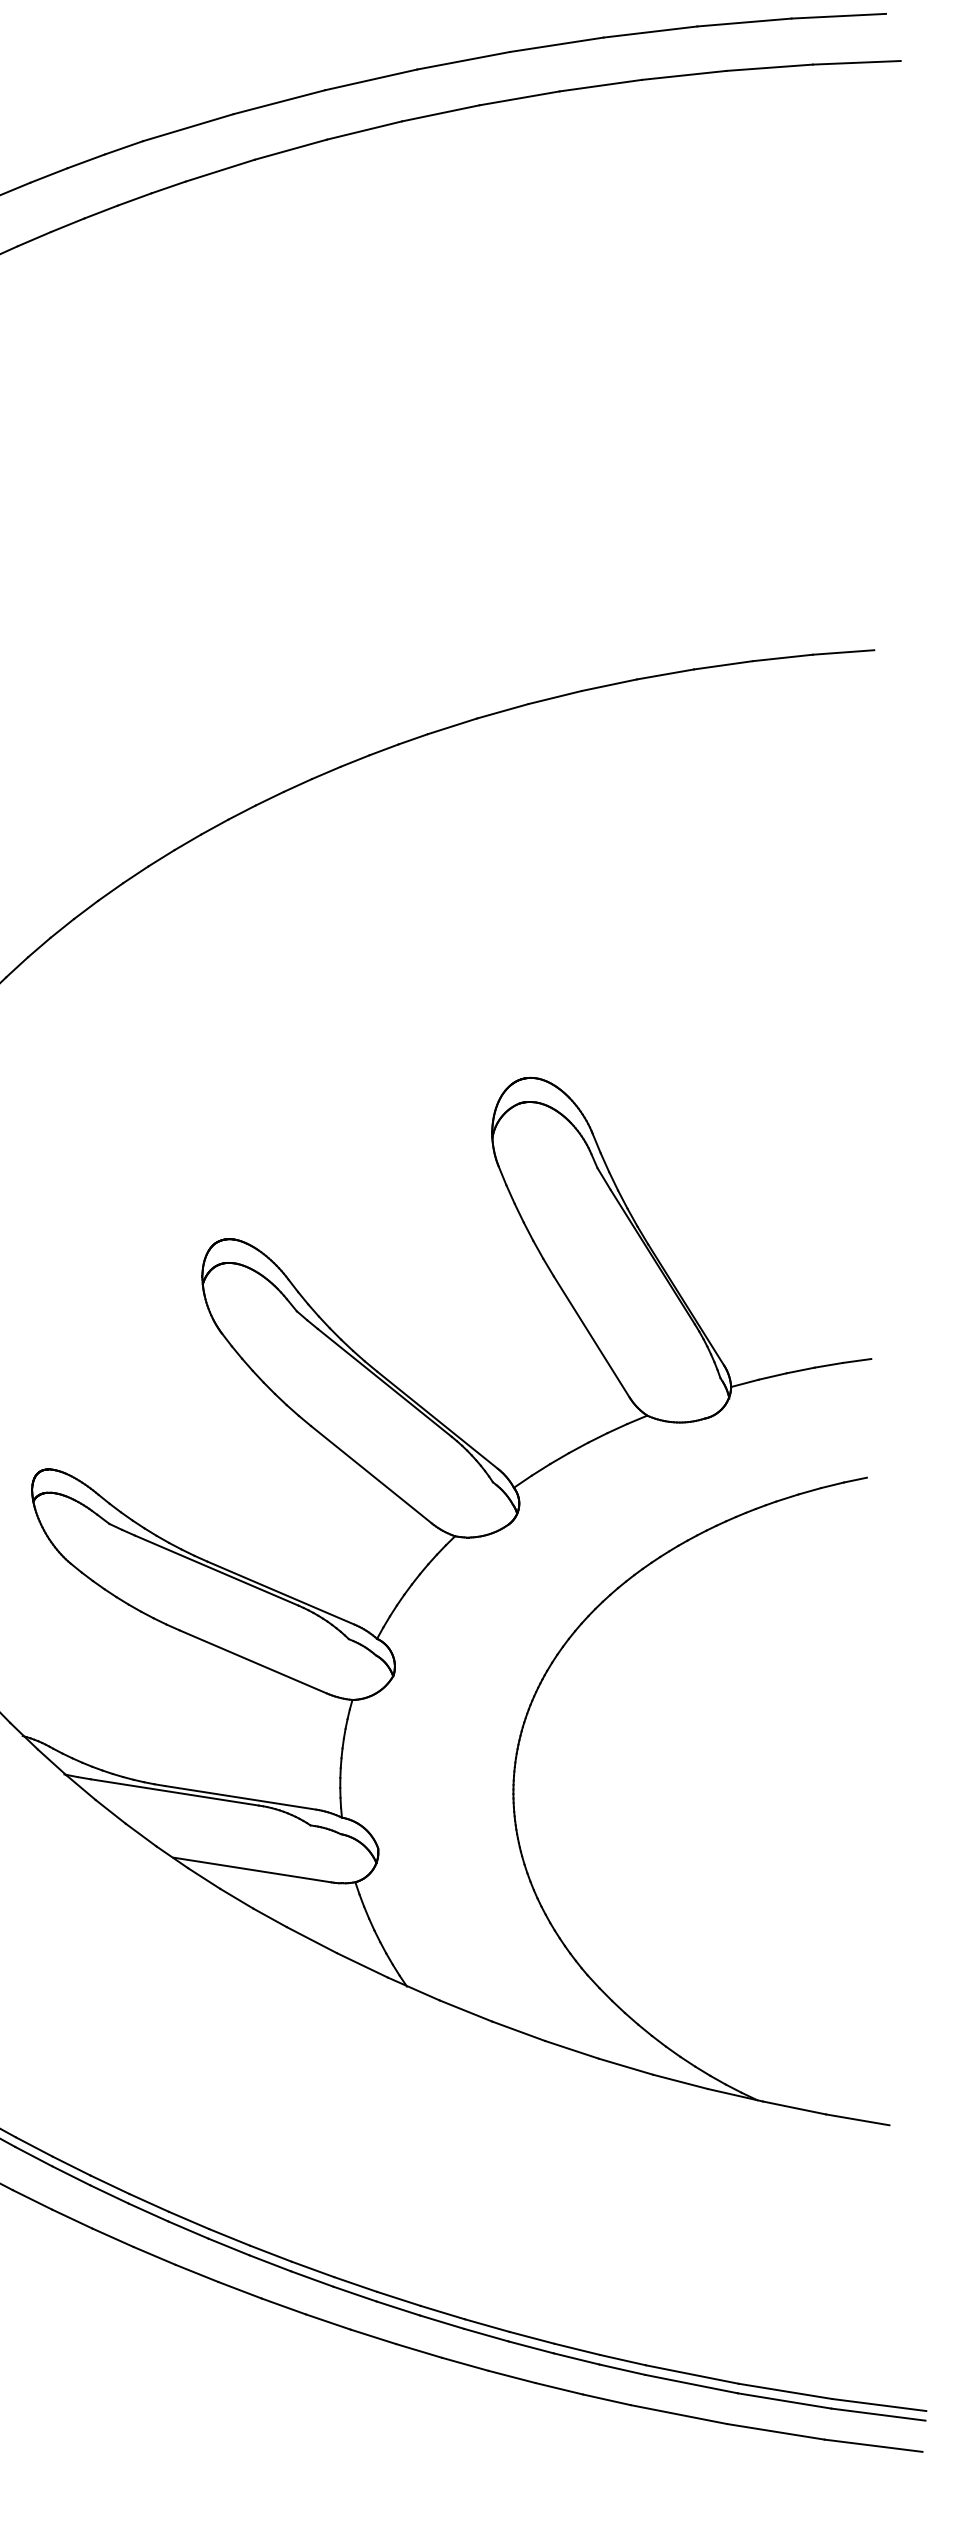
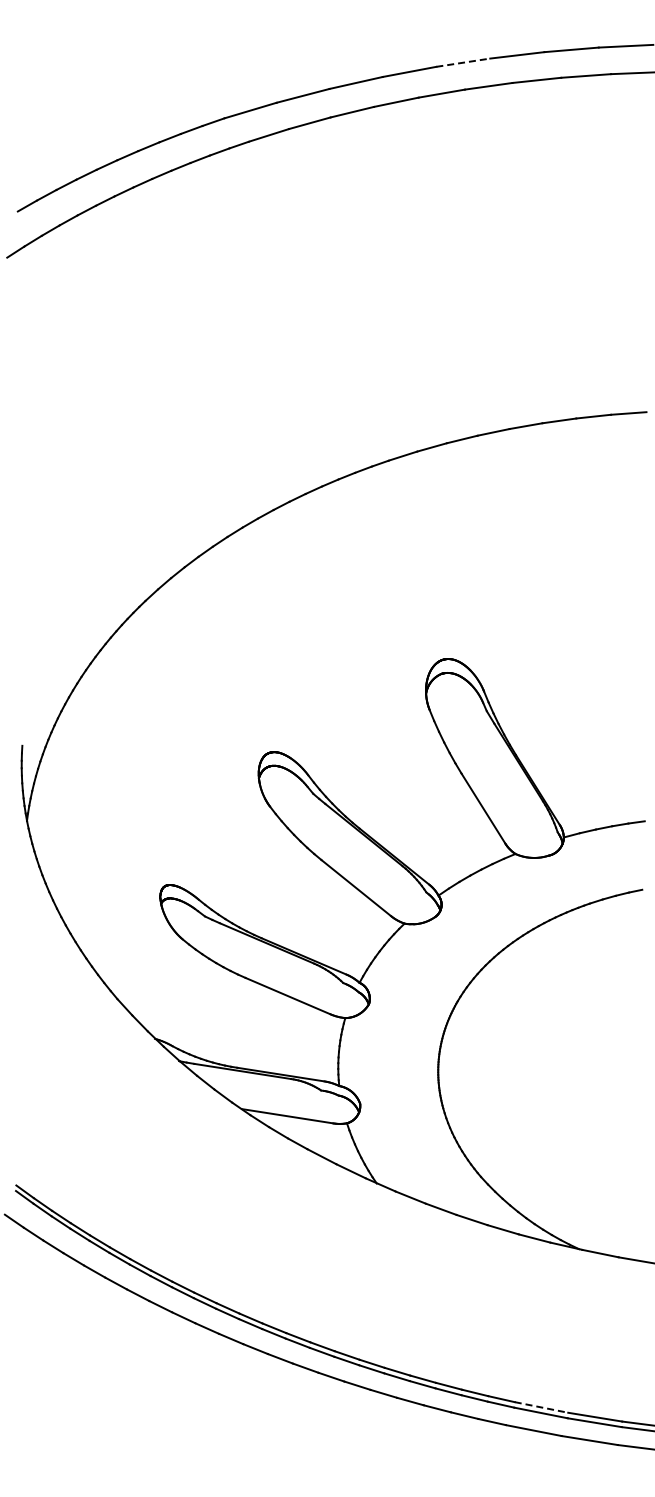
line: (557, 44) -> (463, 62), solid -> dashed
line: (692, 2374) -> (541, 1407), solid -> dashed

